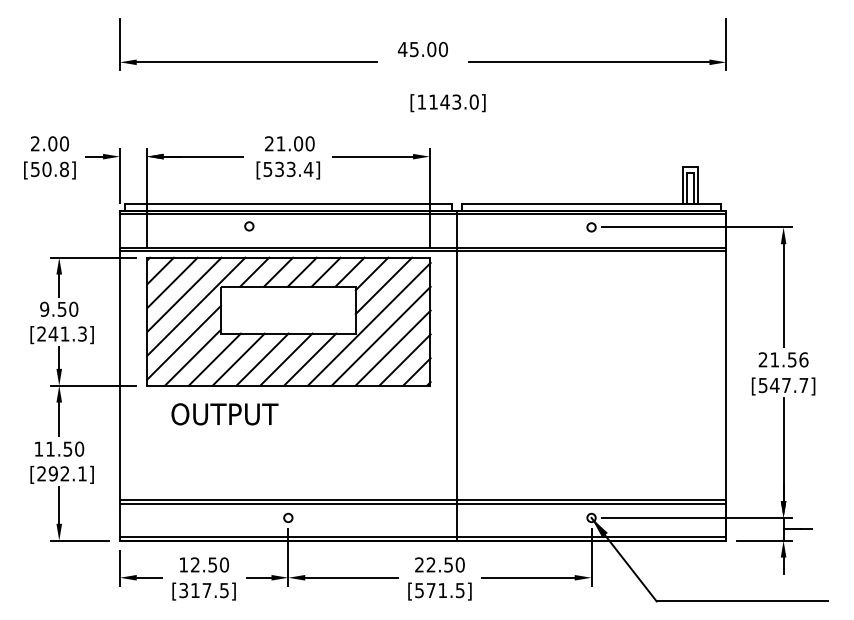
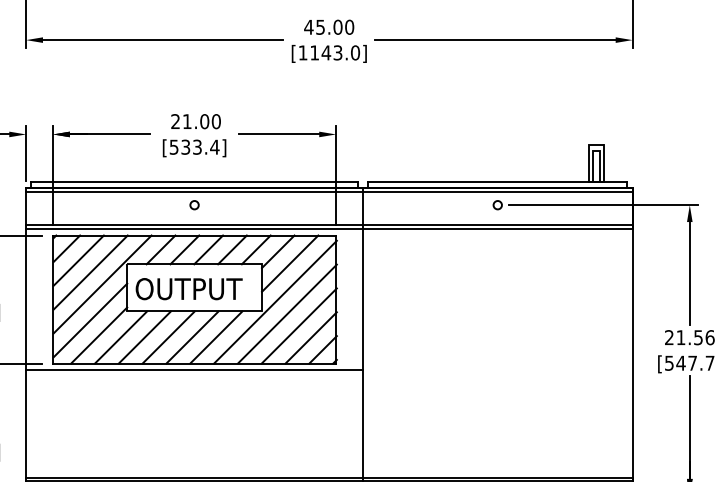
text: (447, 103) -> (328, 54), moved
circle: (249, 226) -> (194, 205), moved
line: (287, 392) -> (193, 370), added
text: (224, 414) -> (188, 289), moved

